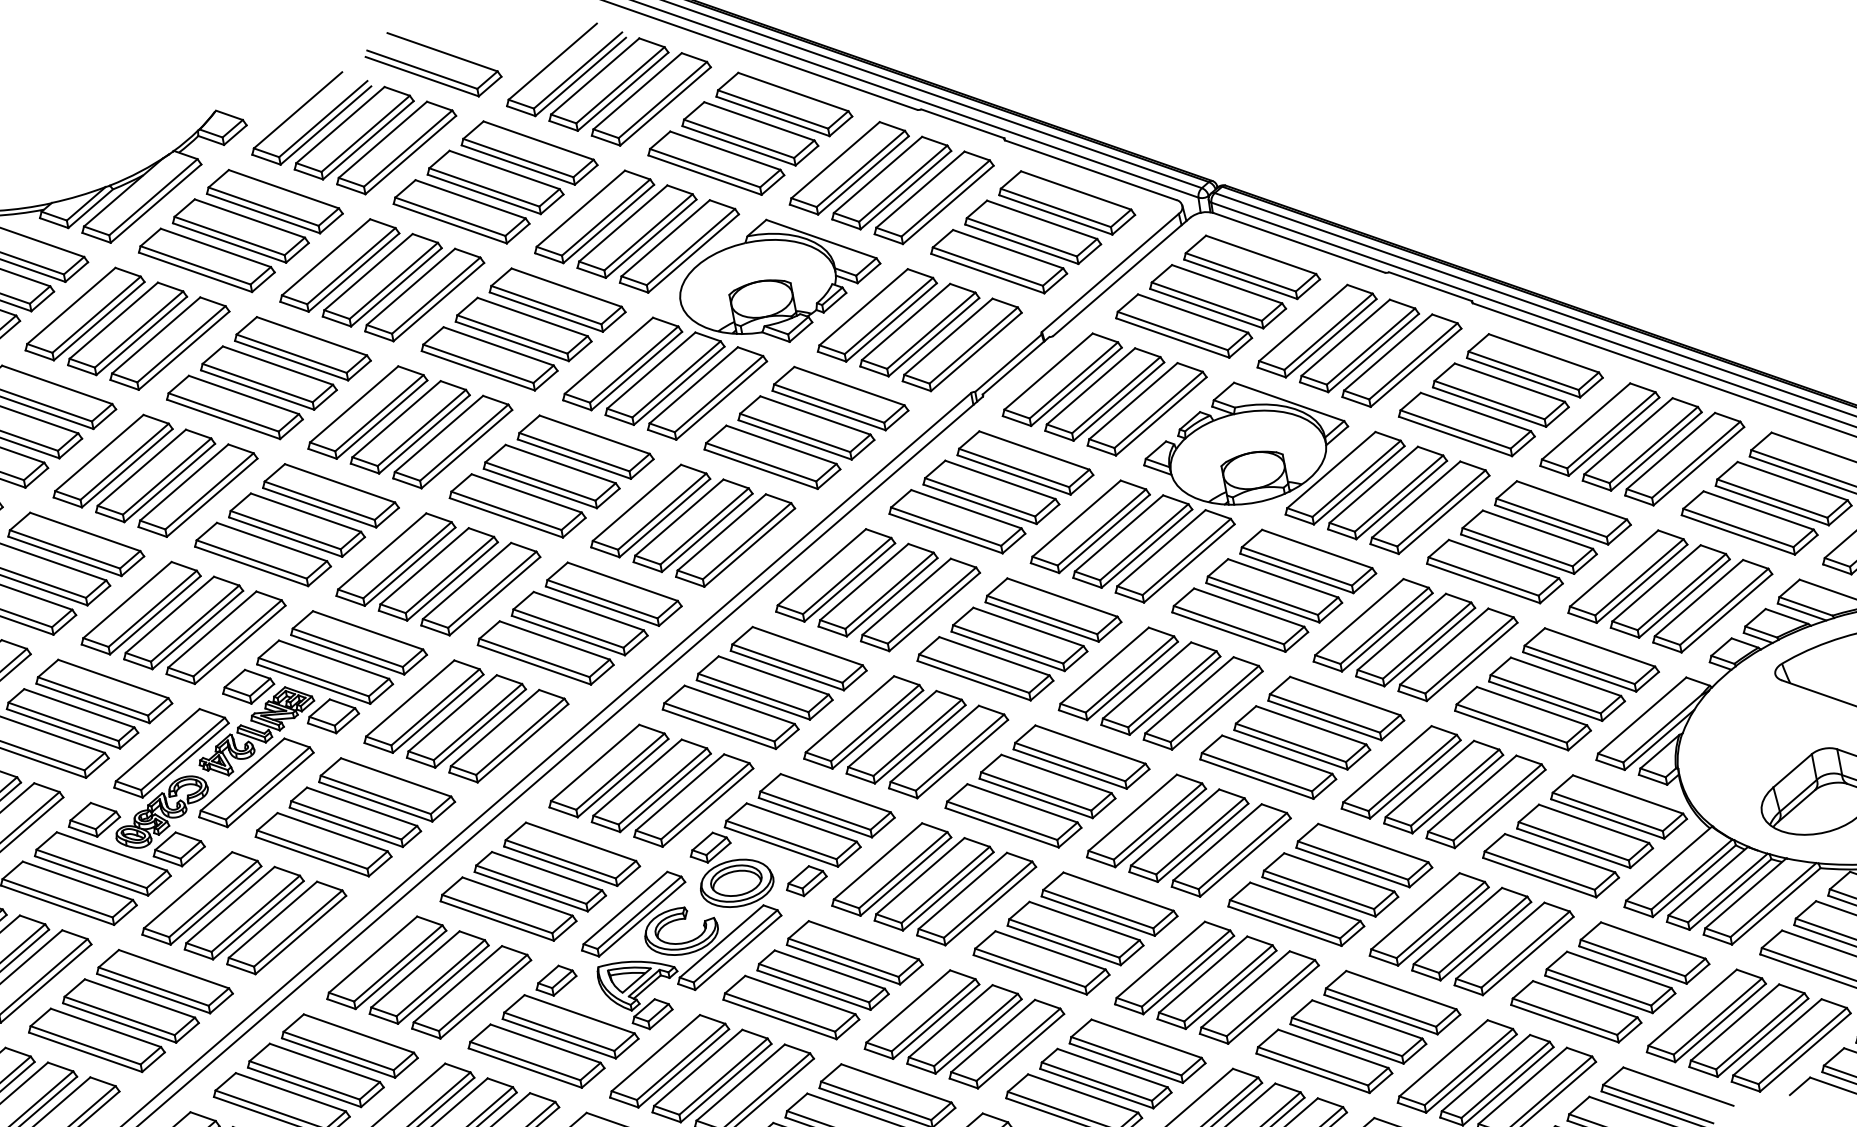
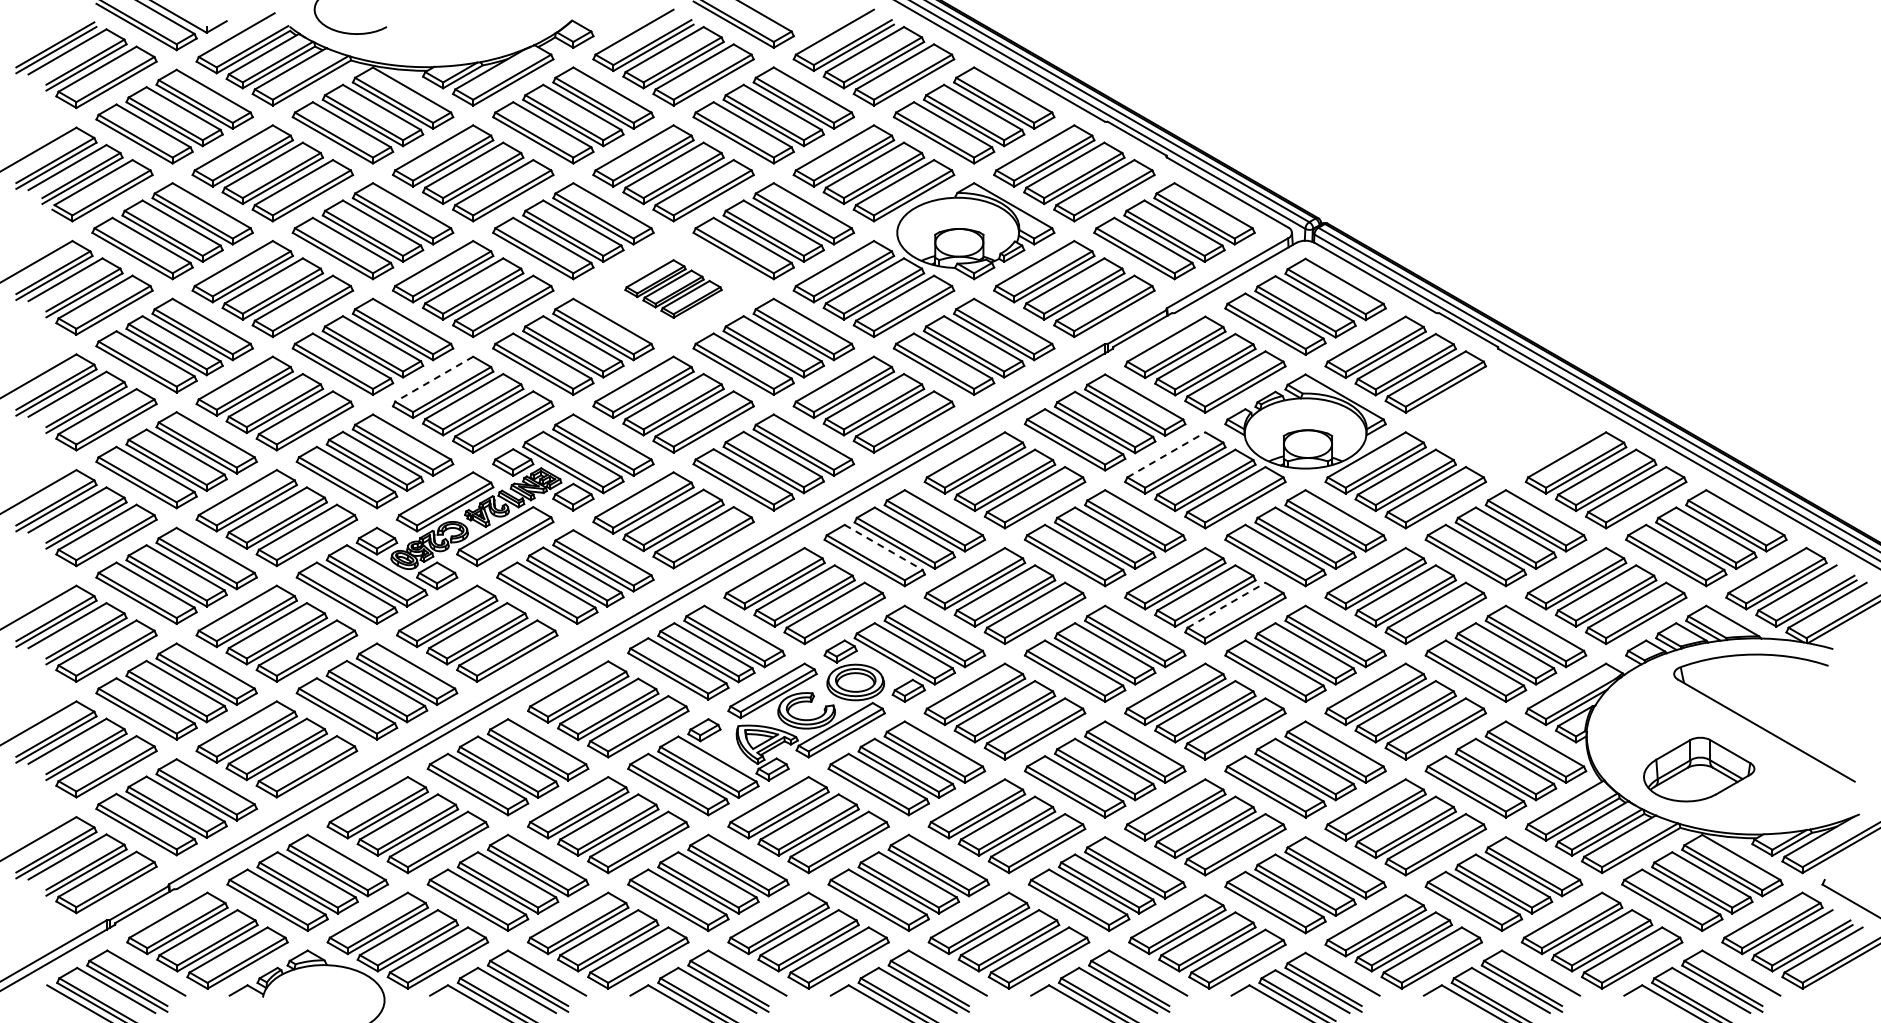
part: (1499, 395) -> (1505, 422), removed
part: (409, 426) -> (673, 288), size x0.6
line: (1076, 518) -> (1166, 454), solid -> dashed
line: (126, 600) -> (433, 379), solid -> dashed
line: (1189, 695) -> (1226, 605), solid -> dashed
line: (740, 704) -> (884, 547), solid -> dashed

